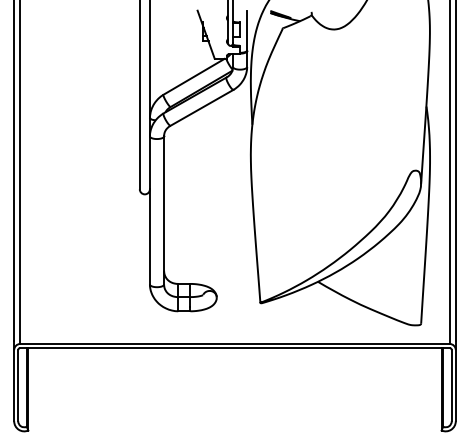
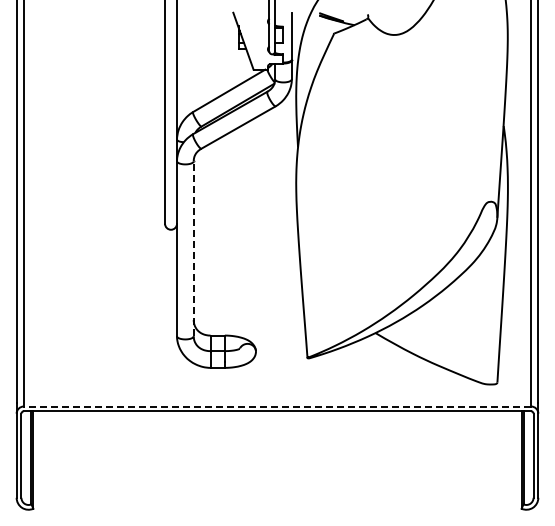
line: (163, 210) -> (193, 248), solid -> dashed
line: (235, 343) -> (277, 406), solid -> dashed

